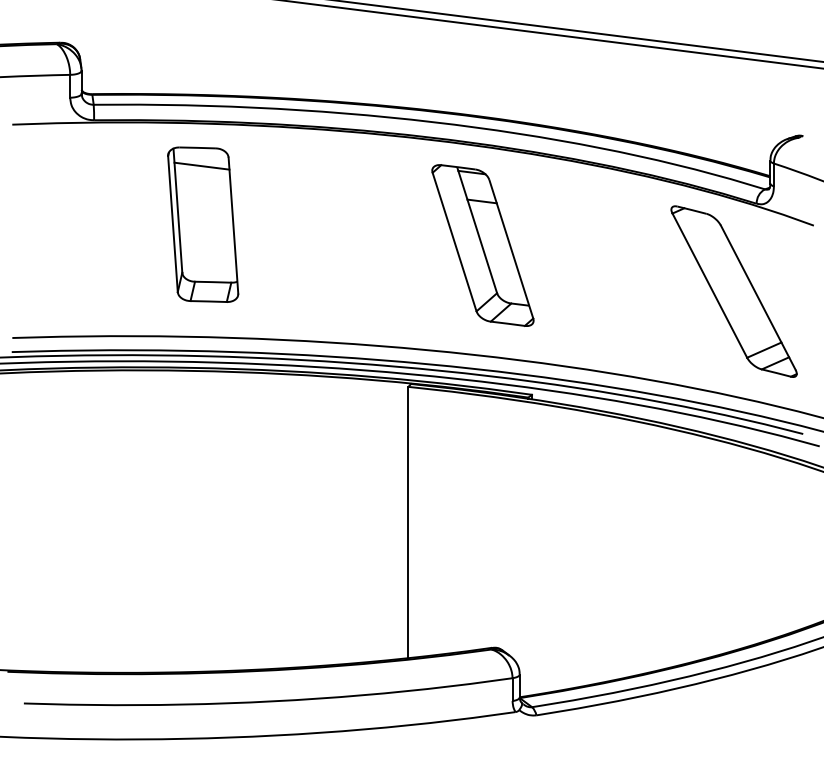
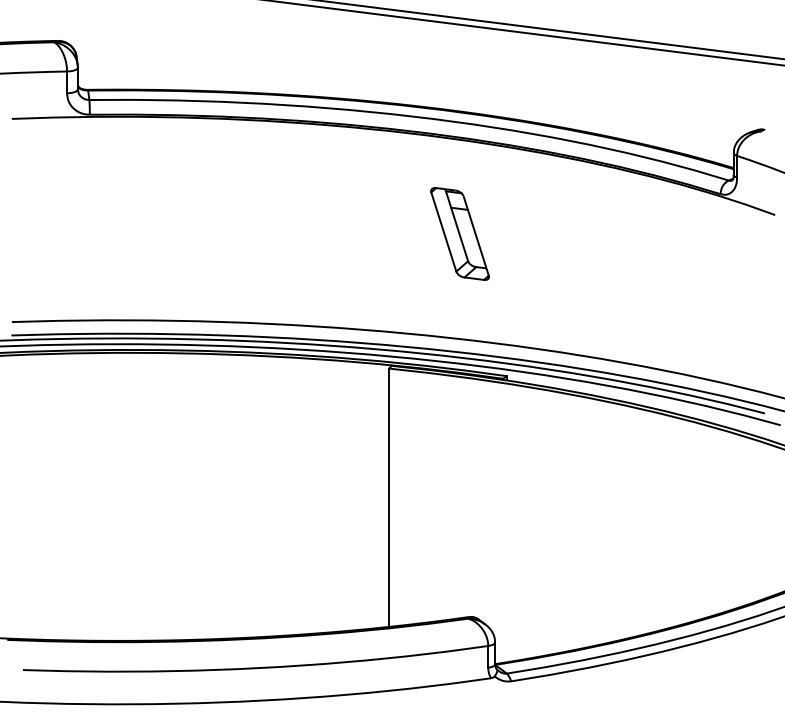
part: (203, 223) -> (193, 213), removed
part: (482, 244) -> (459, 233), size x0.6
part: (733, 291) -> (698, 277), removed

